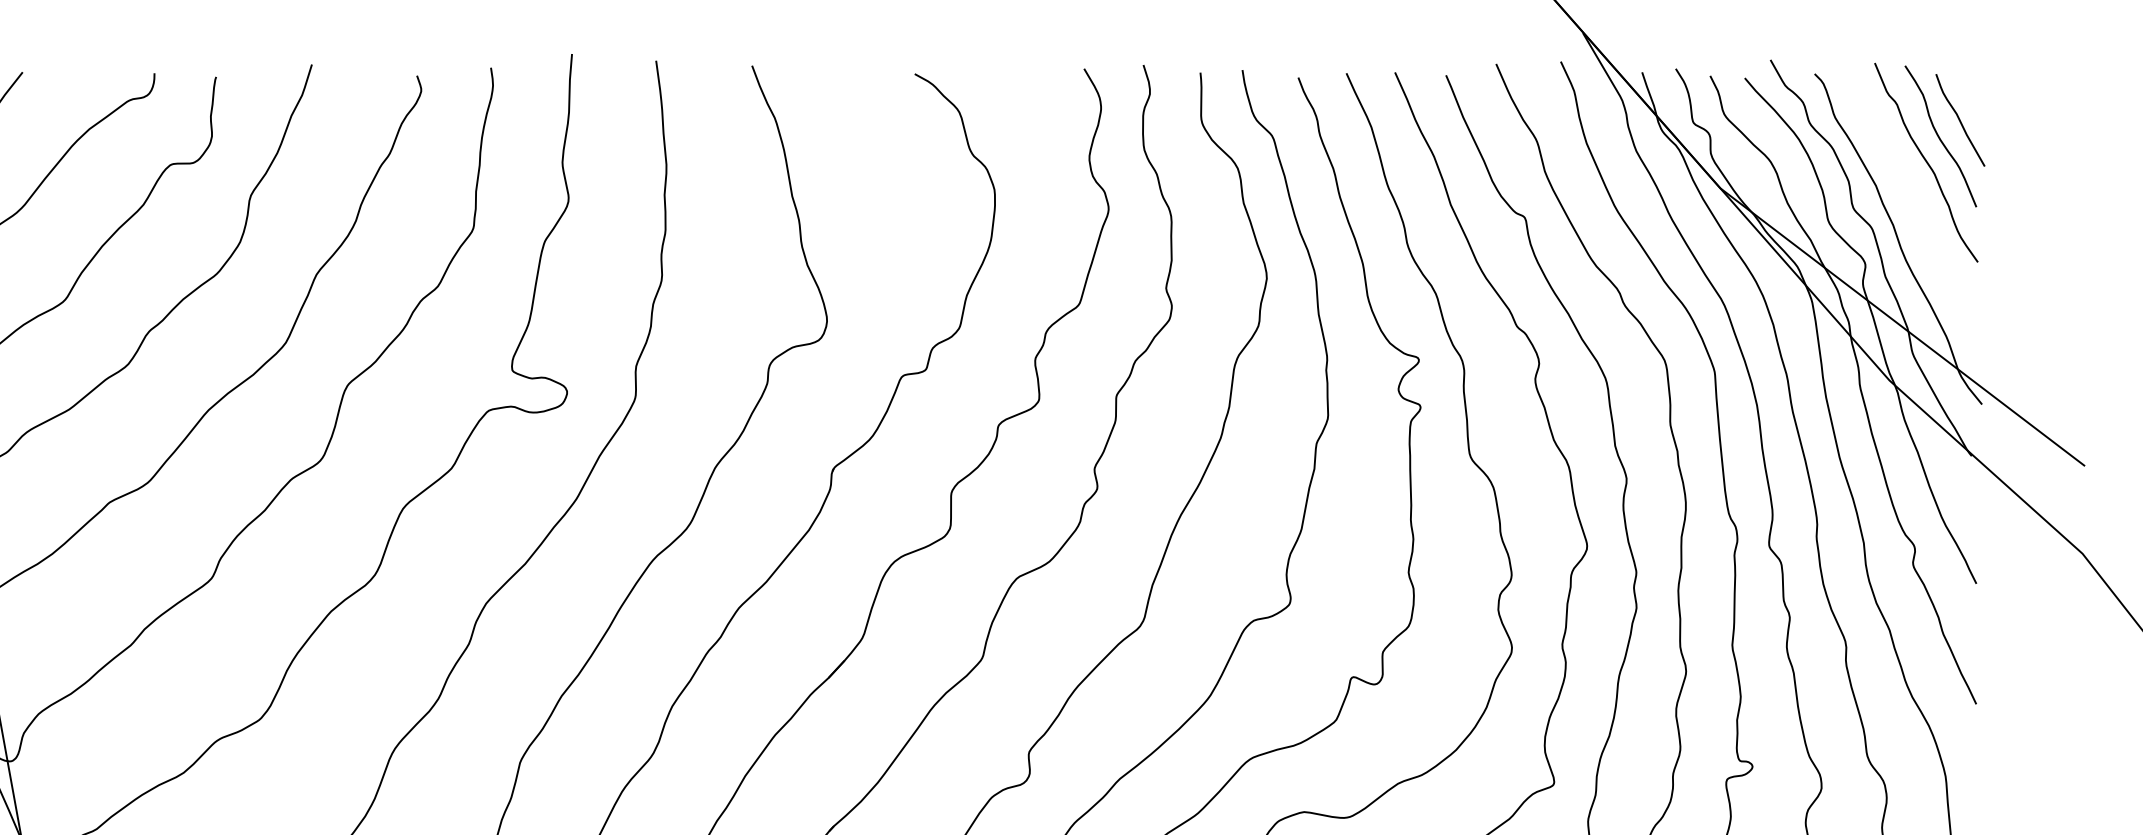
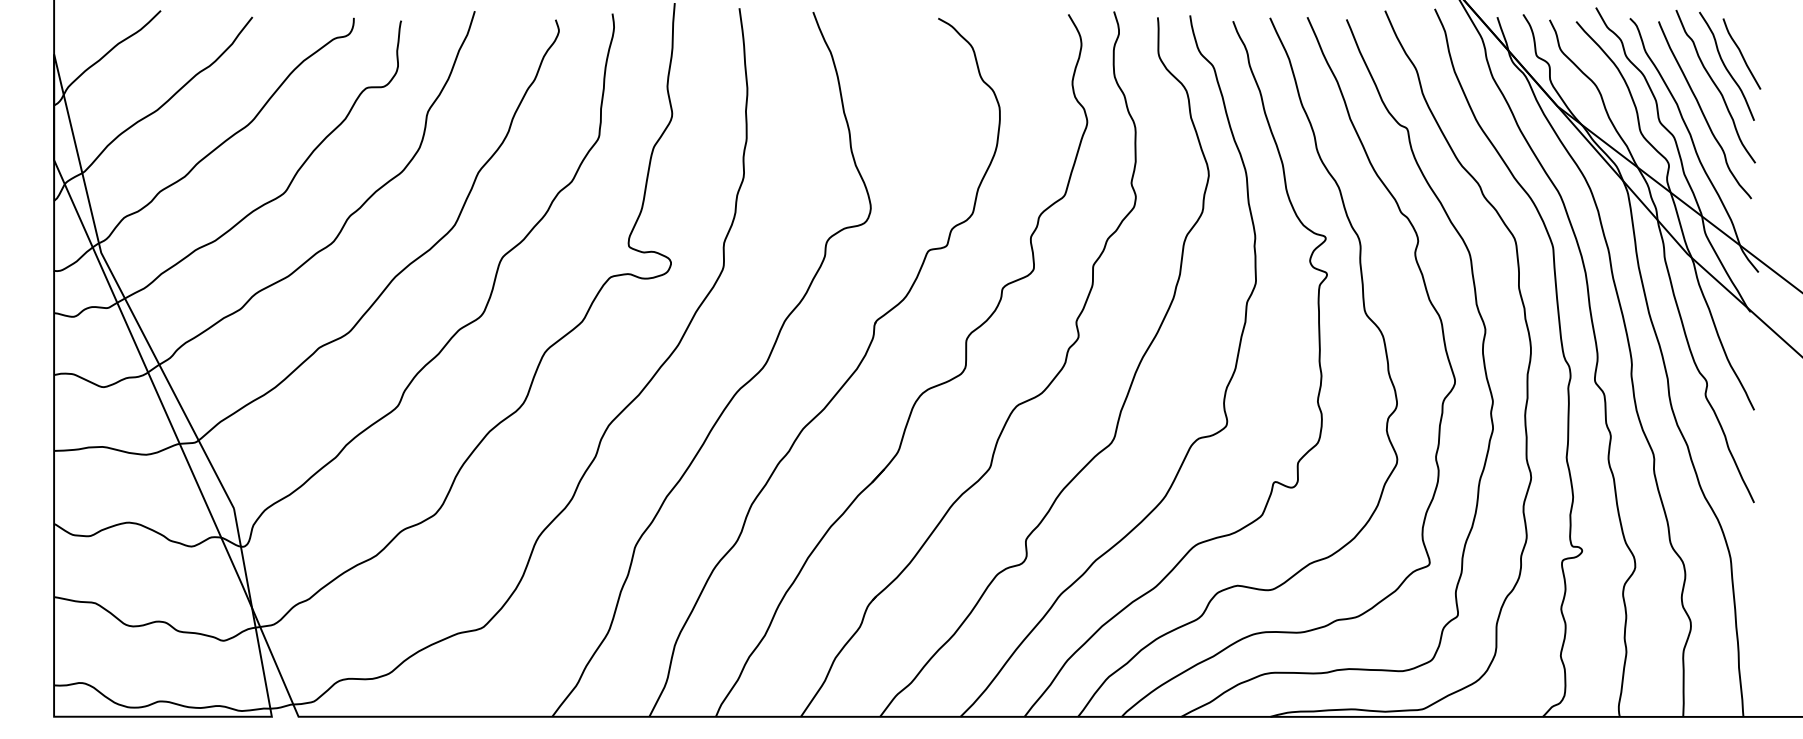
curve: (1910, 195) -> (1703, 111), added

